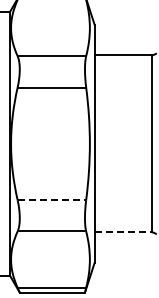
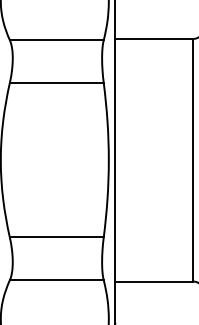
line: (52, 200) -> (57, 237), dashed -> solid
line: (123, 232) -> (154, 281), dashed -> solid

